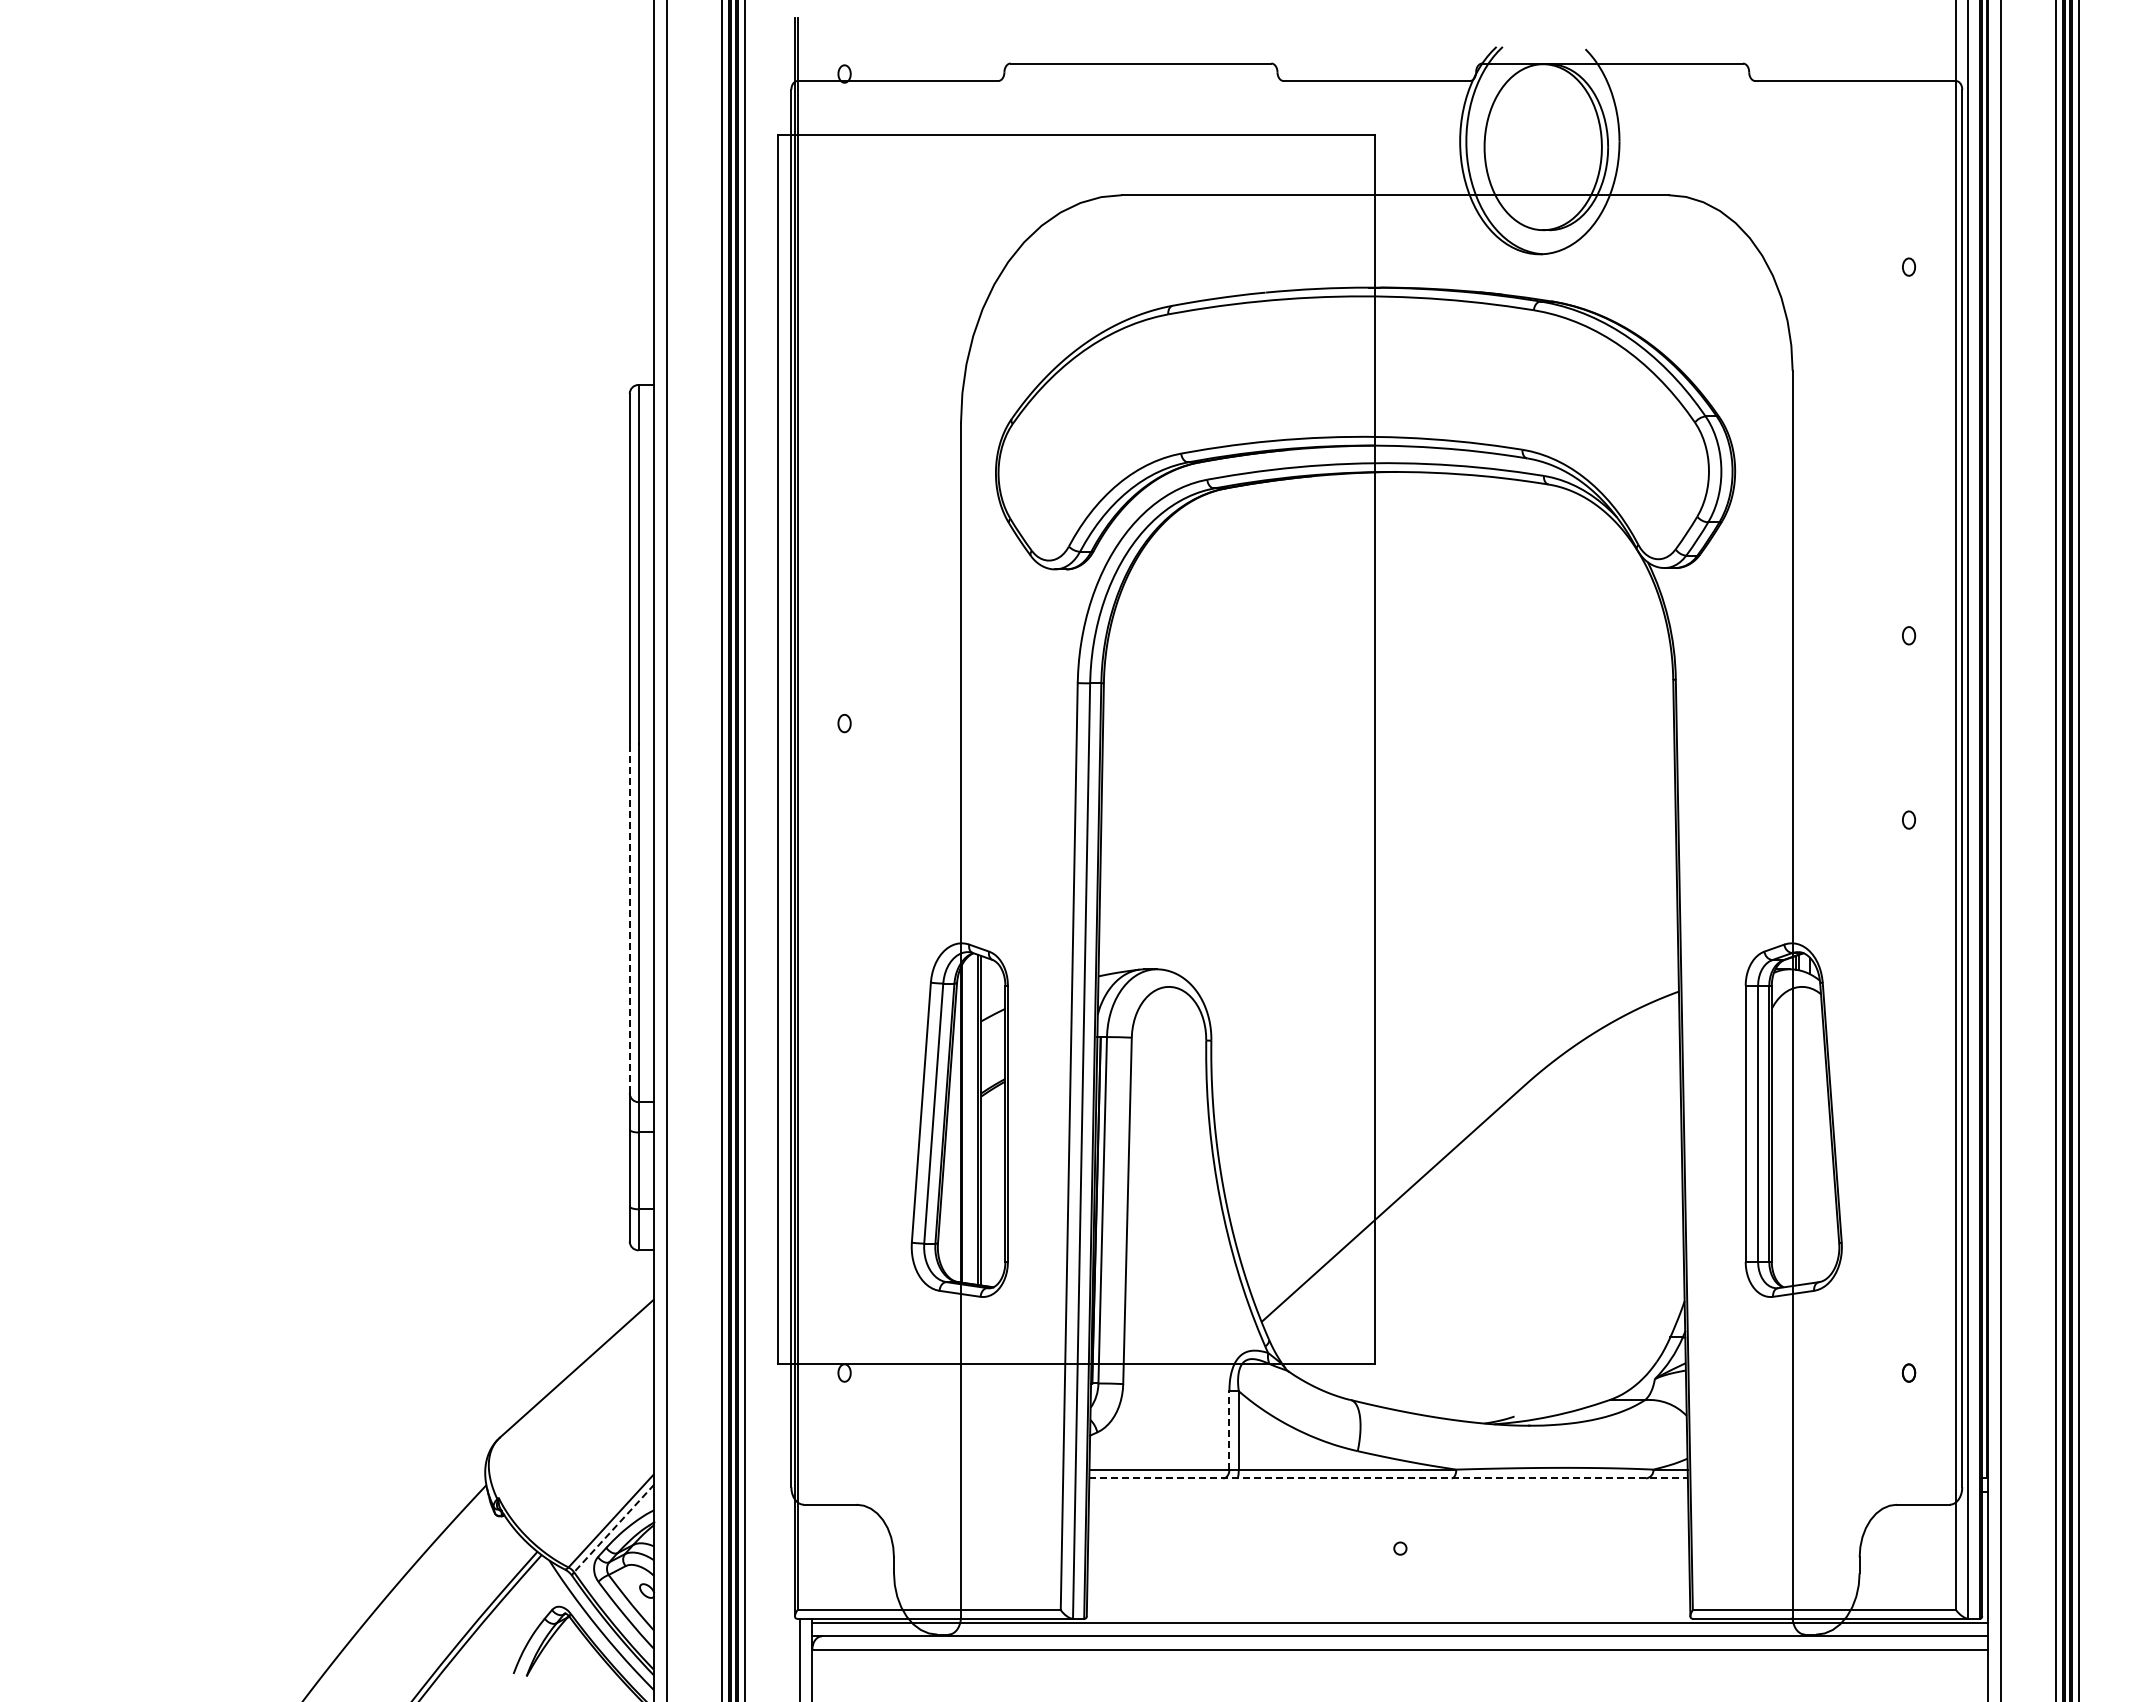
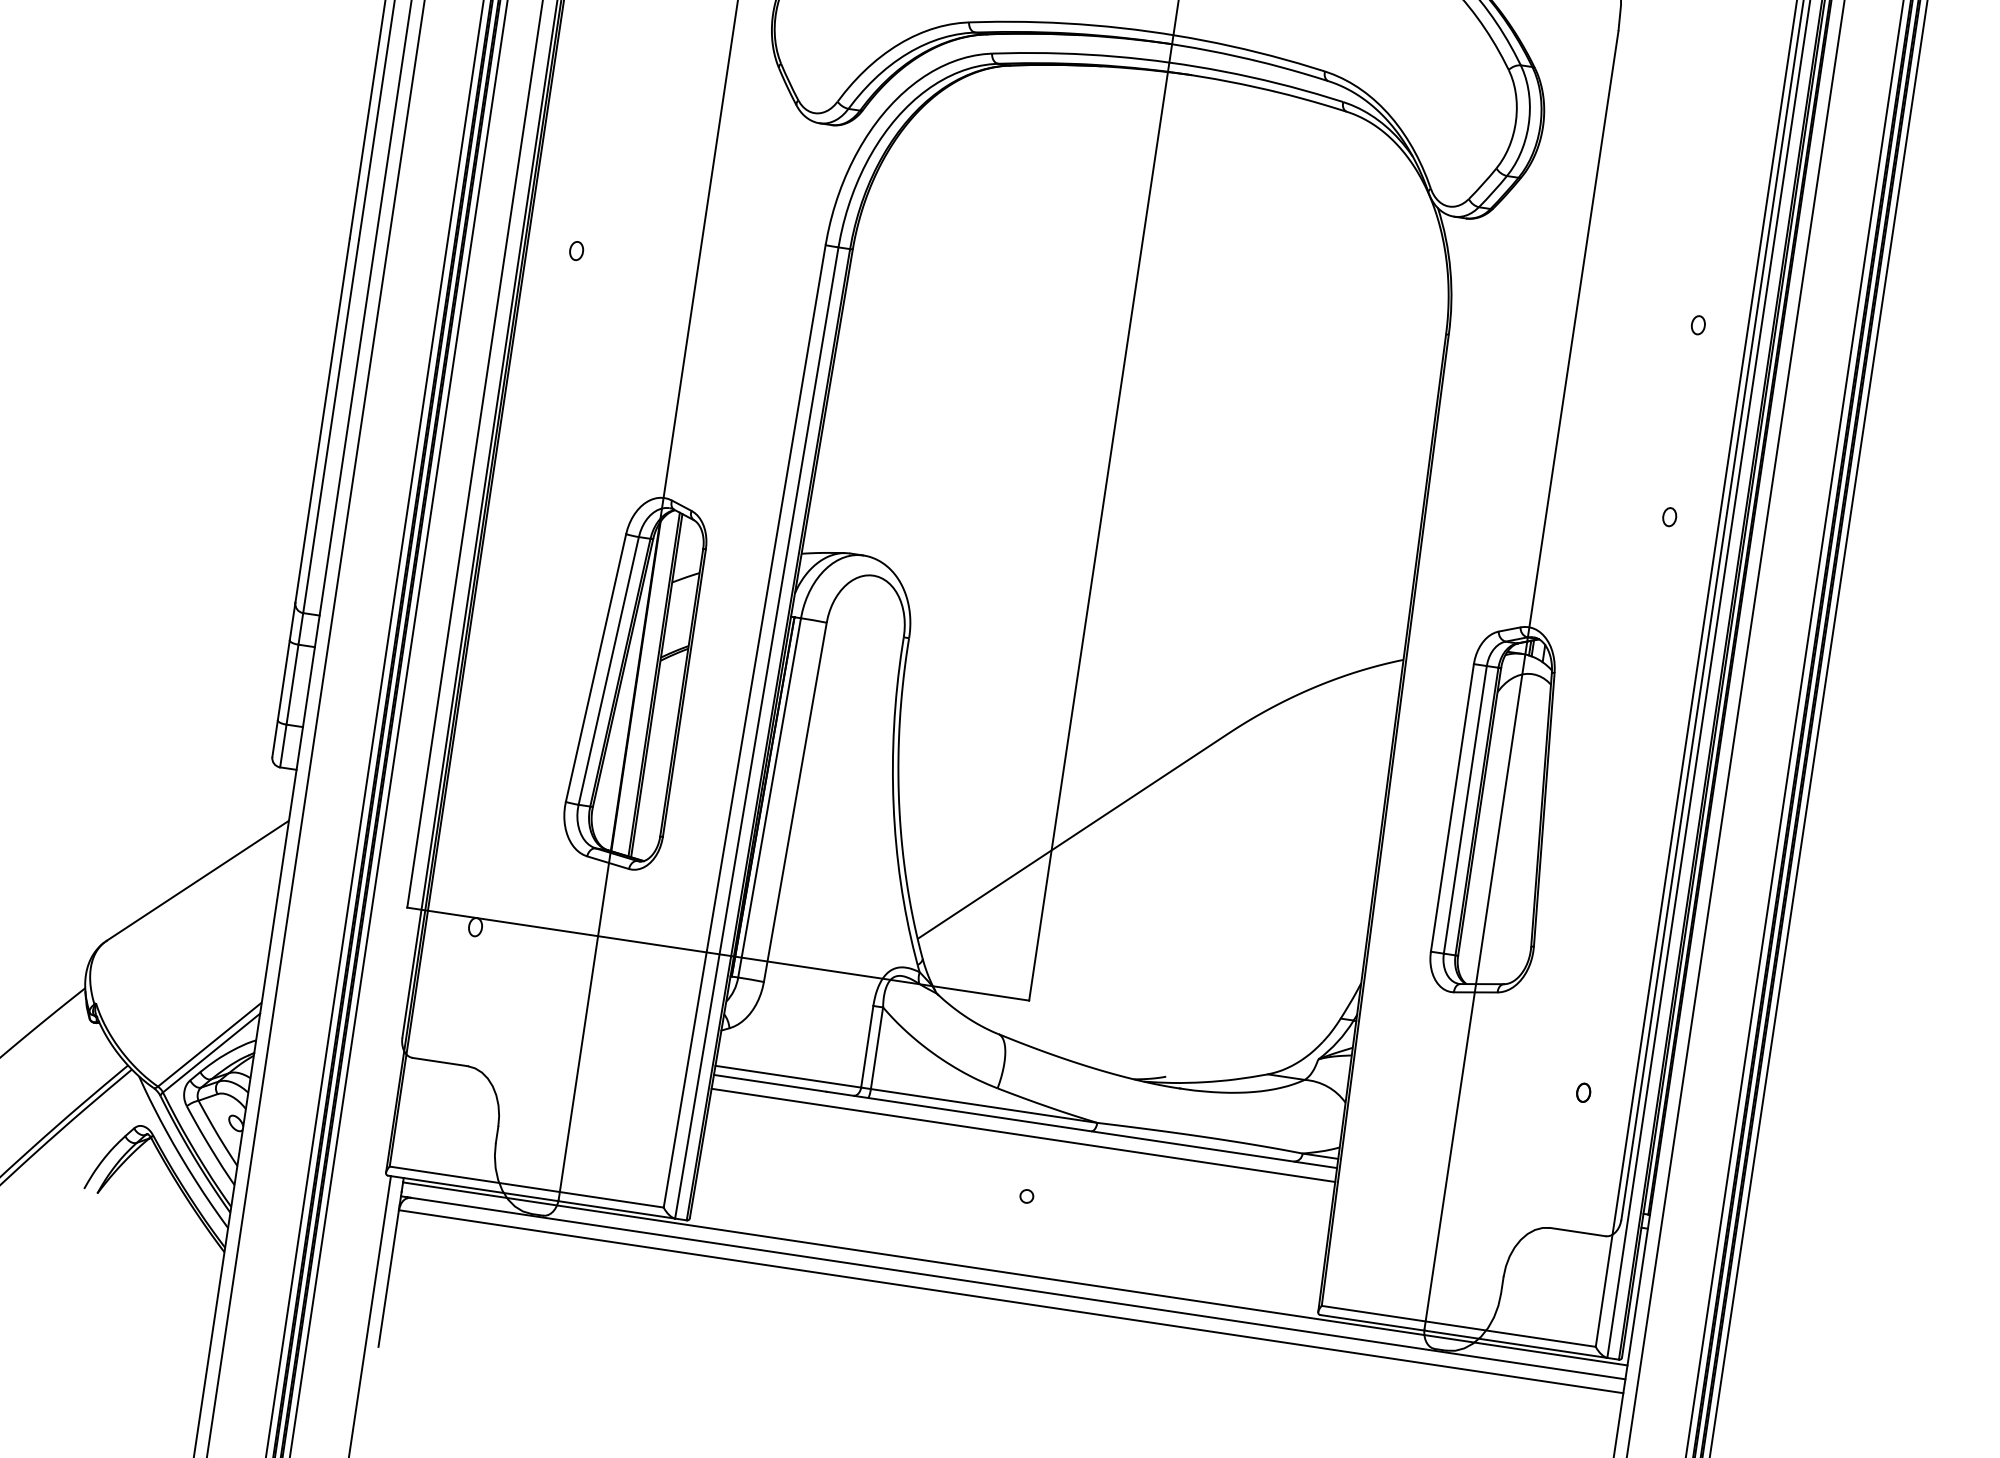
line: (629, 918) -> (322, 420), dashed -> solid
line: (1229, 1429) -> (867, 1045), dashed -> solid
line: (1389, 1478) -> (1026, 1121), dashed -> solid
line: (1388, 1491) -> (1023, 1135), added
line: (613, 1528) -> (210, 1053), dashed -> solid

